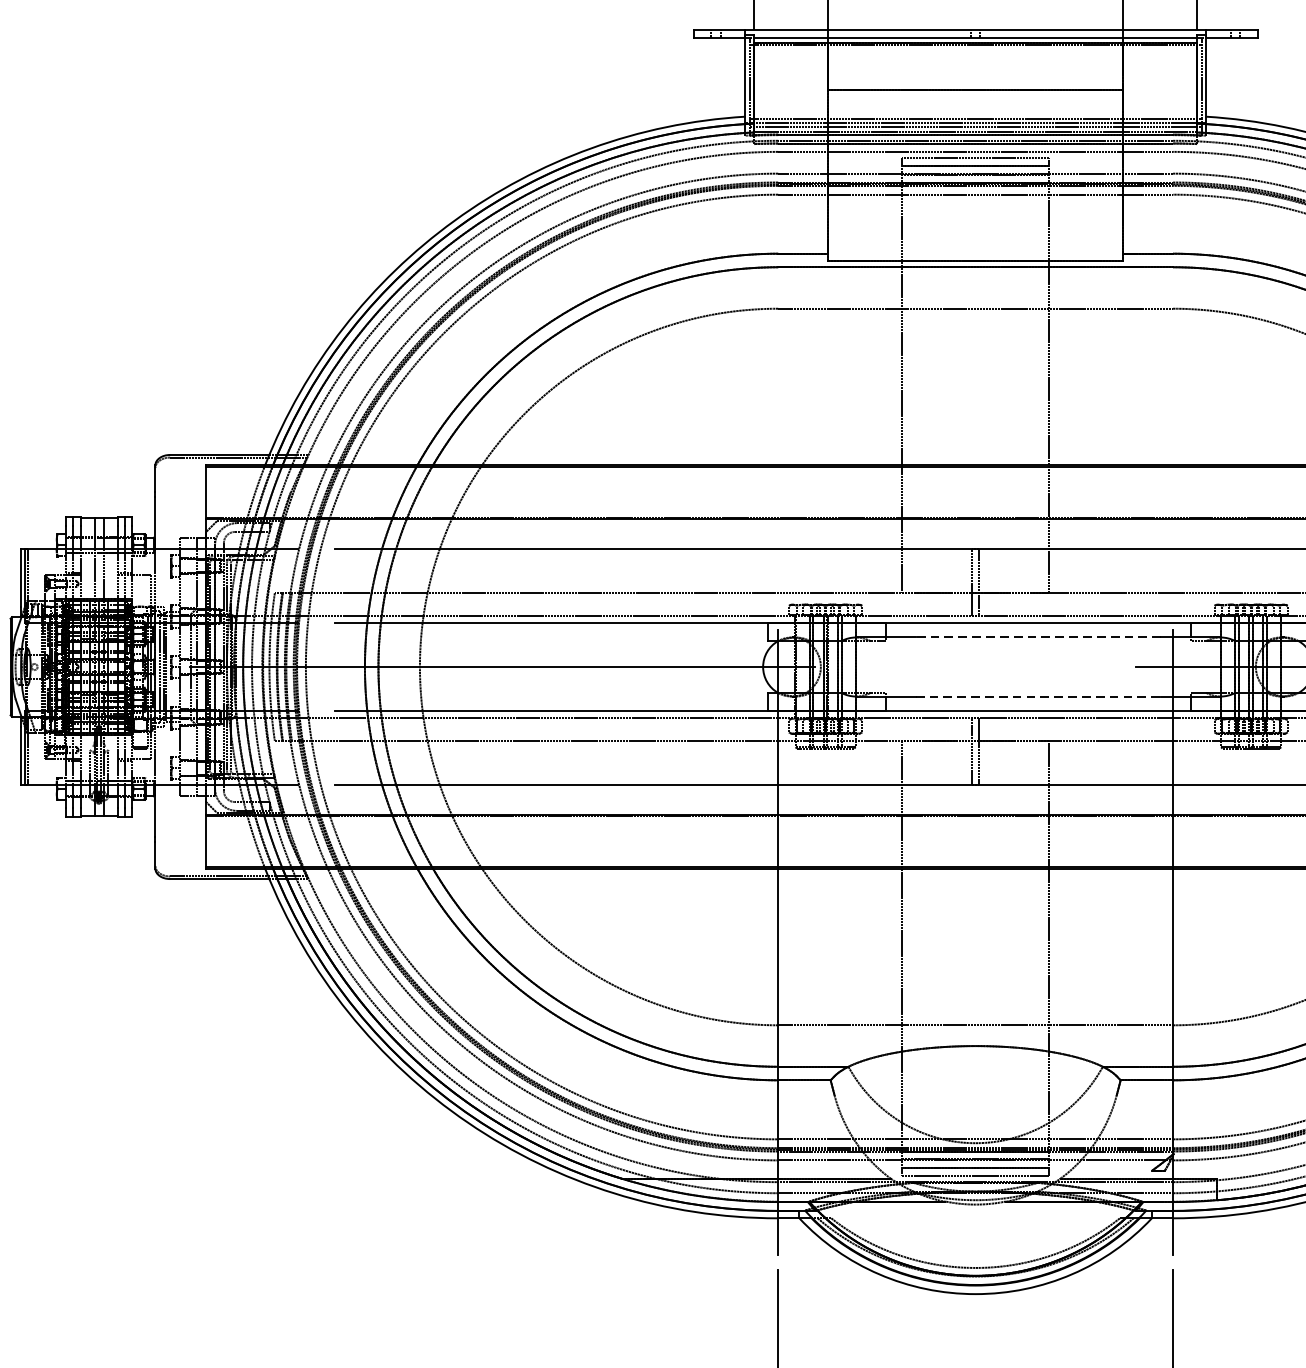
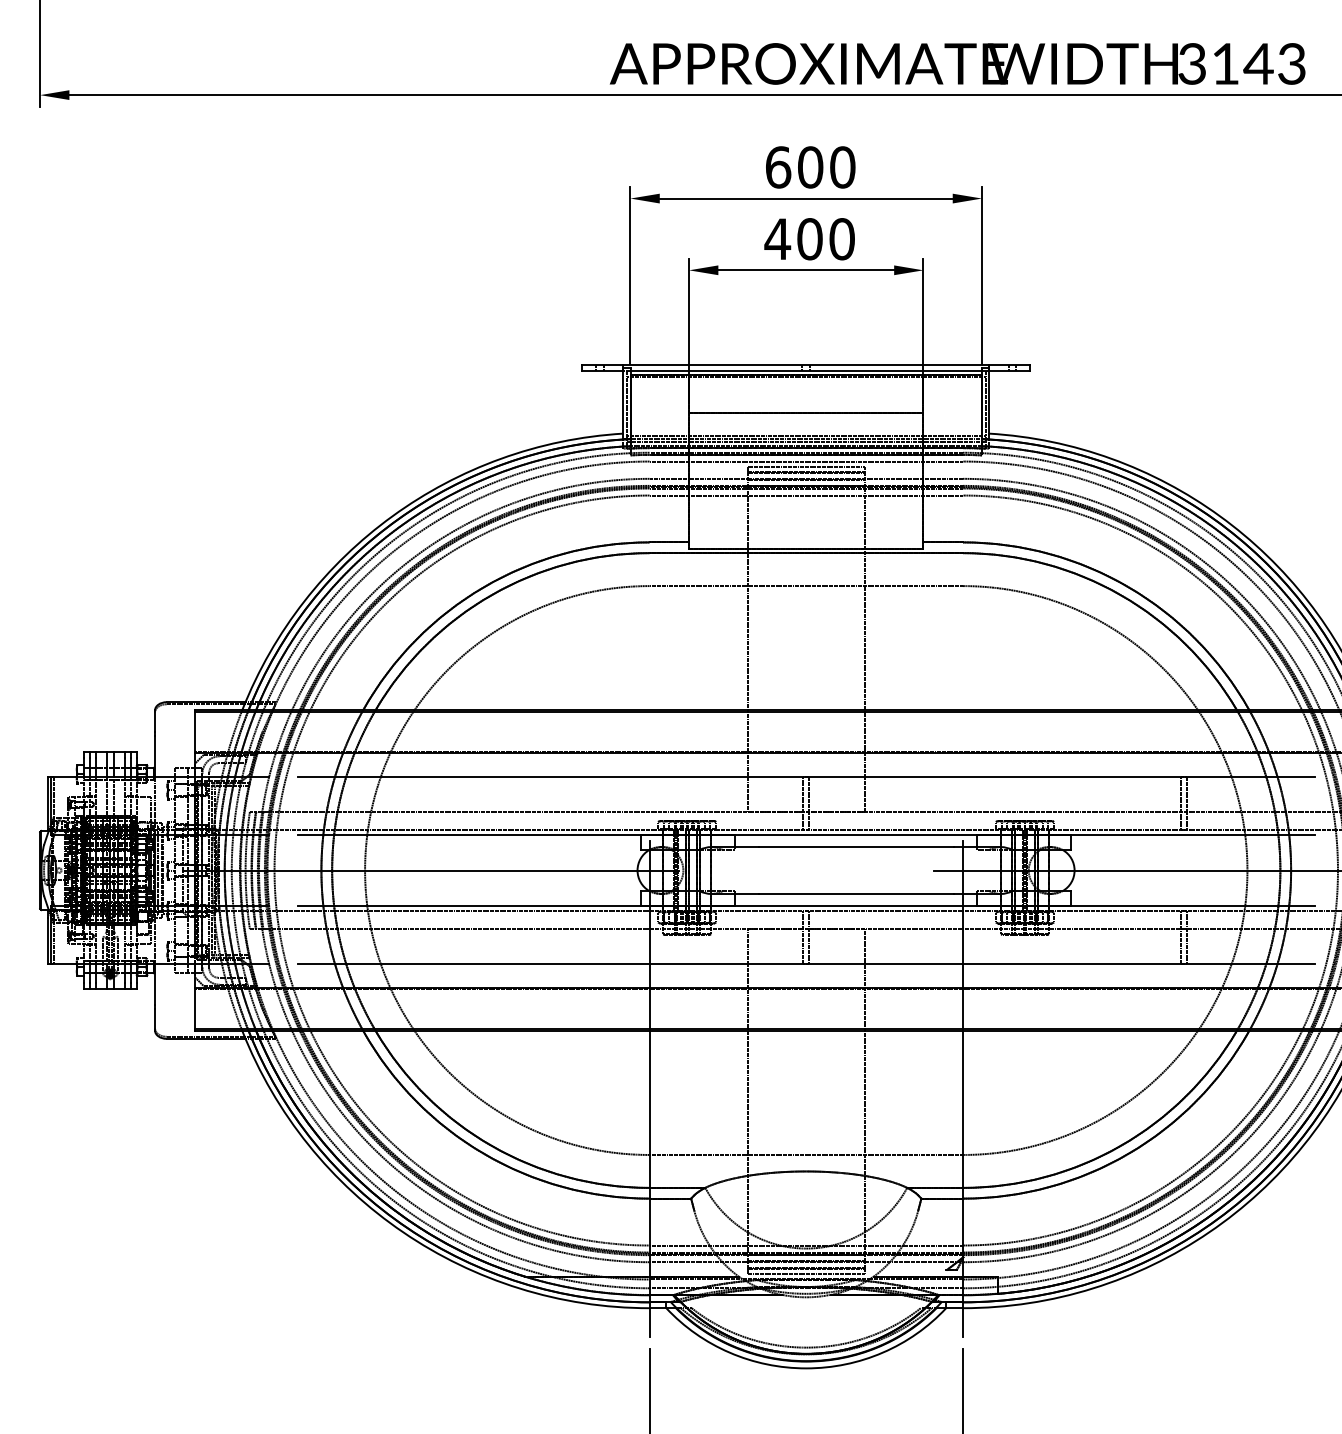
line: (1037, 638) -> (855, 847), dashed -> solid
line: (1038, 695) -> (856, 893), dashed -> solid

